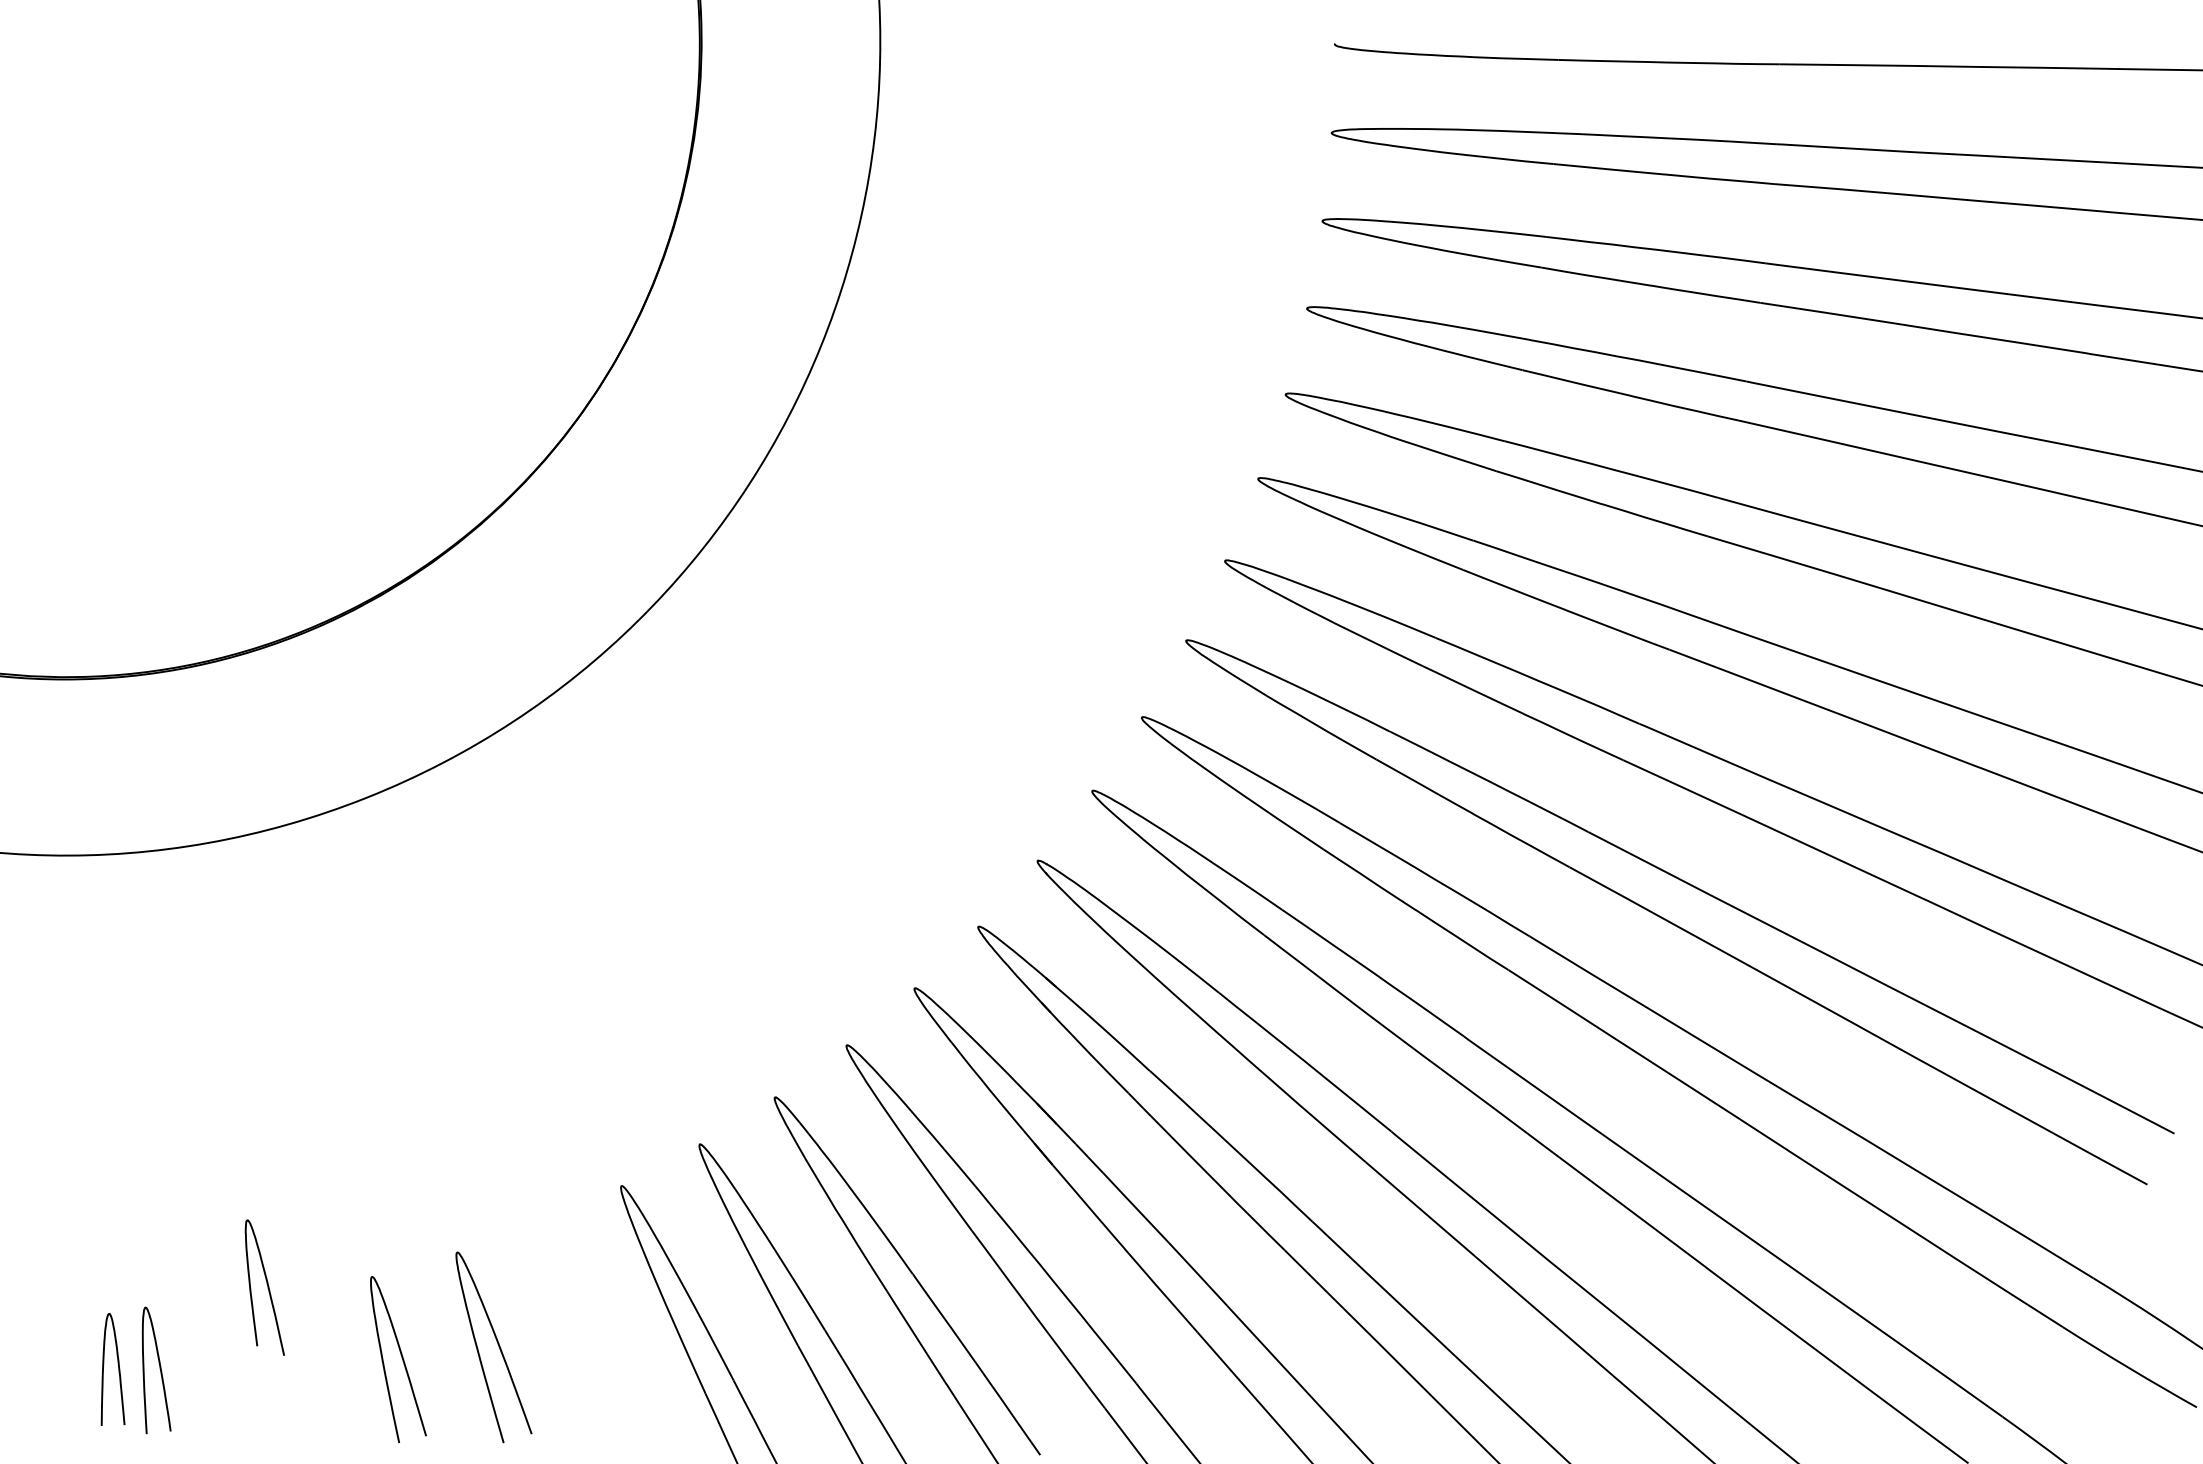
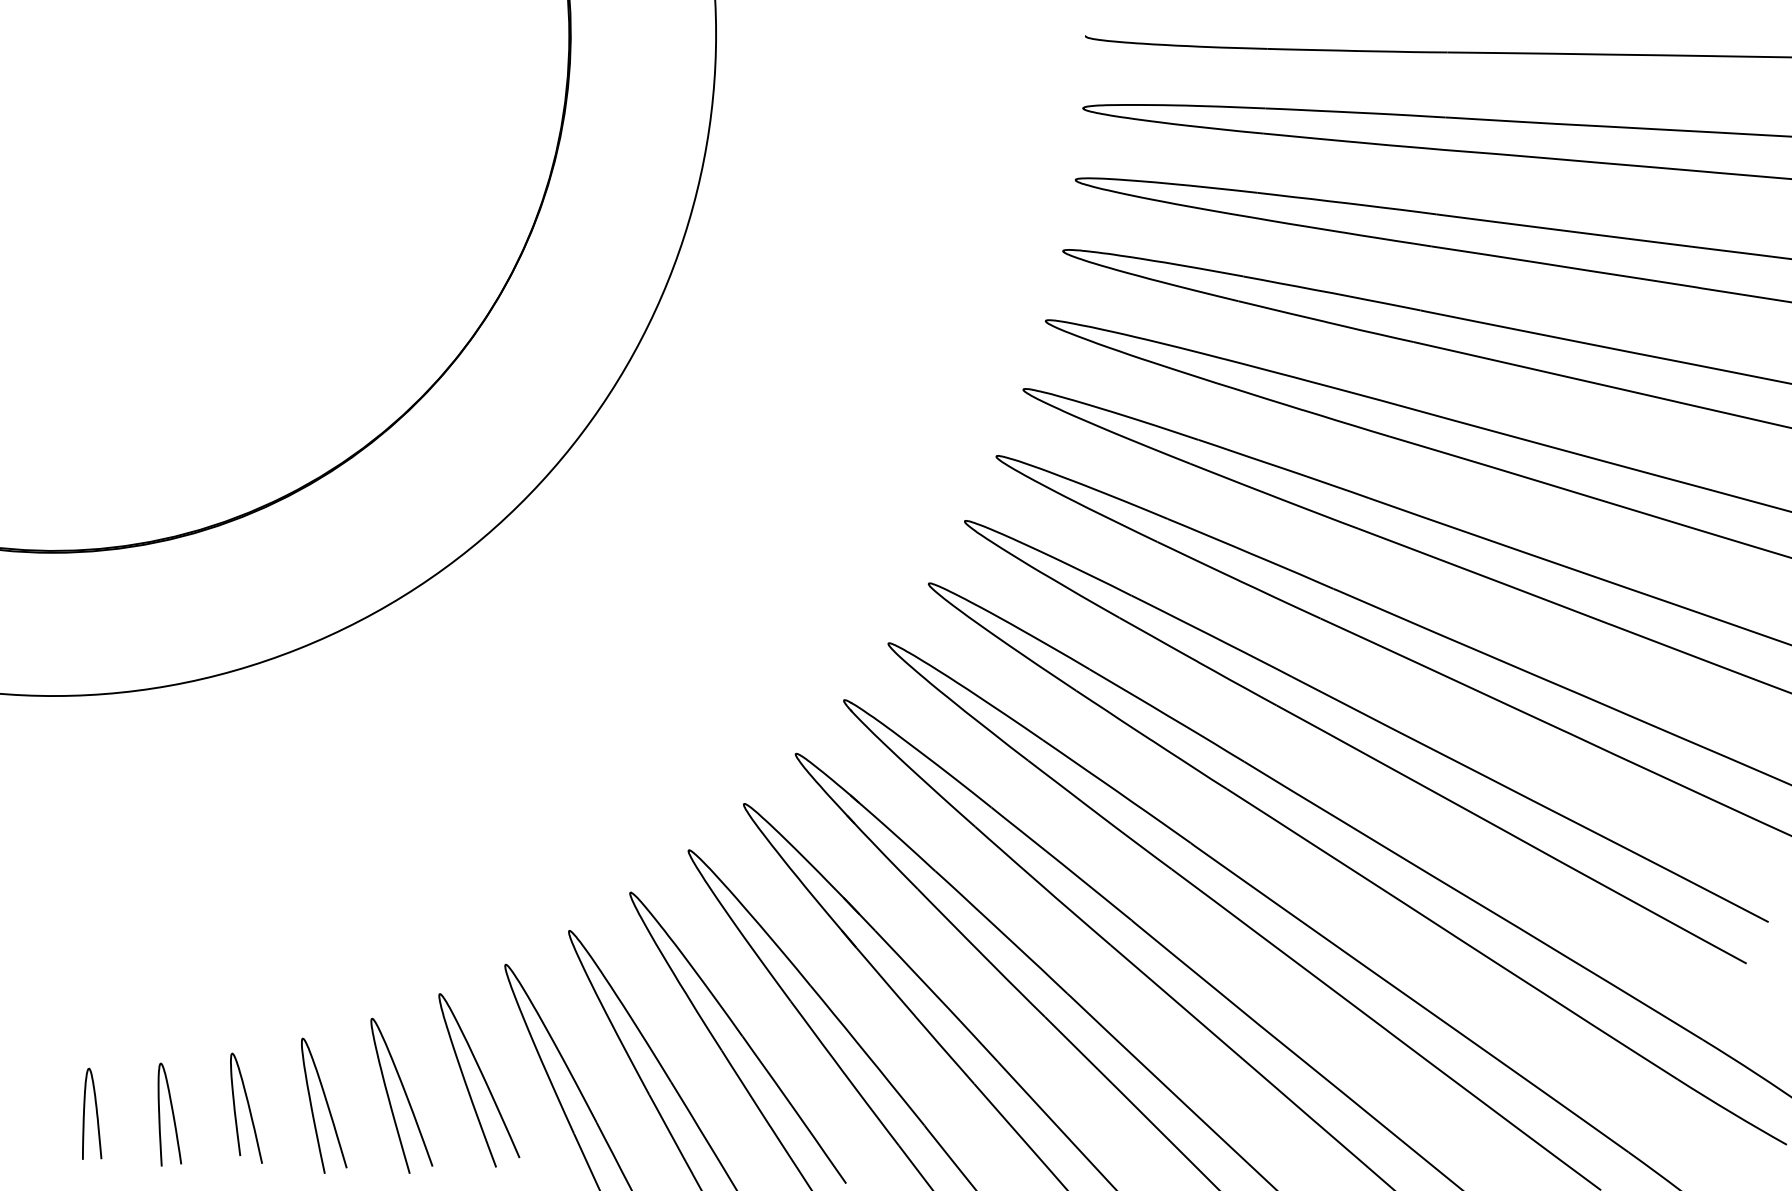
curve: (267, 1287) -> (248, 1108), moved
curve: (594, 1327) -> (483, 1079), added
curve: (159, 1369) -> (172, 1113), moved

